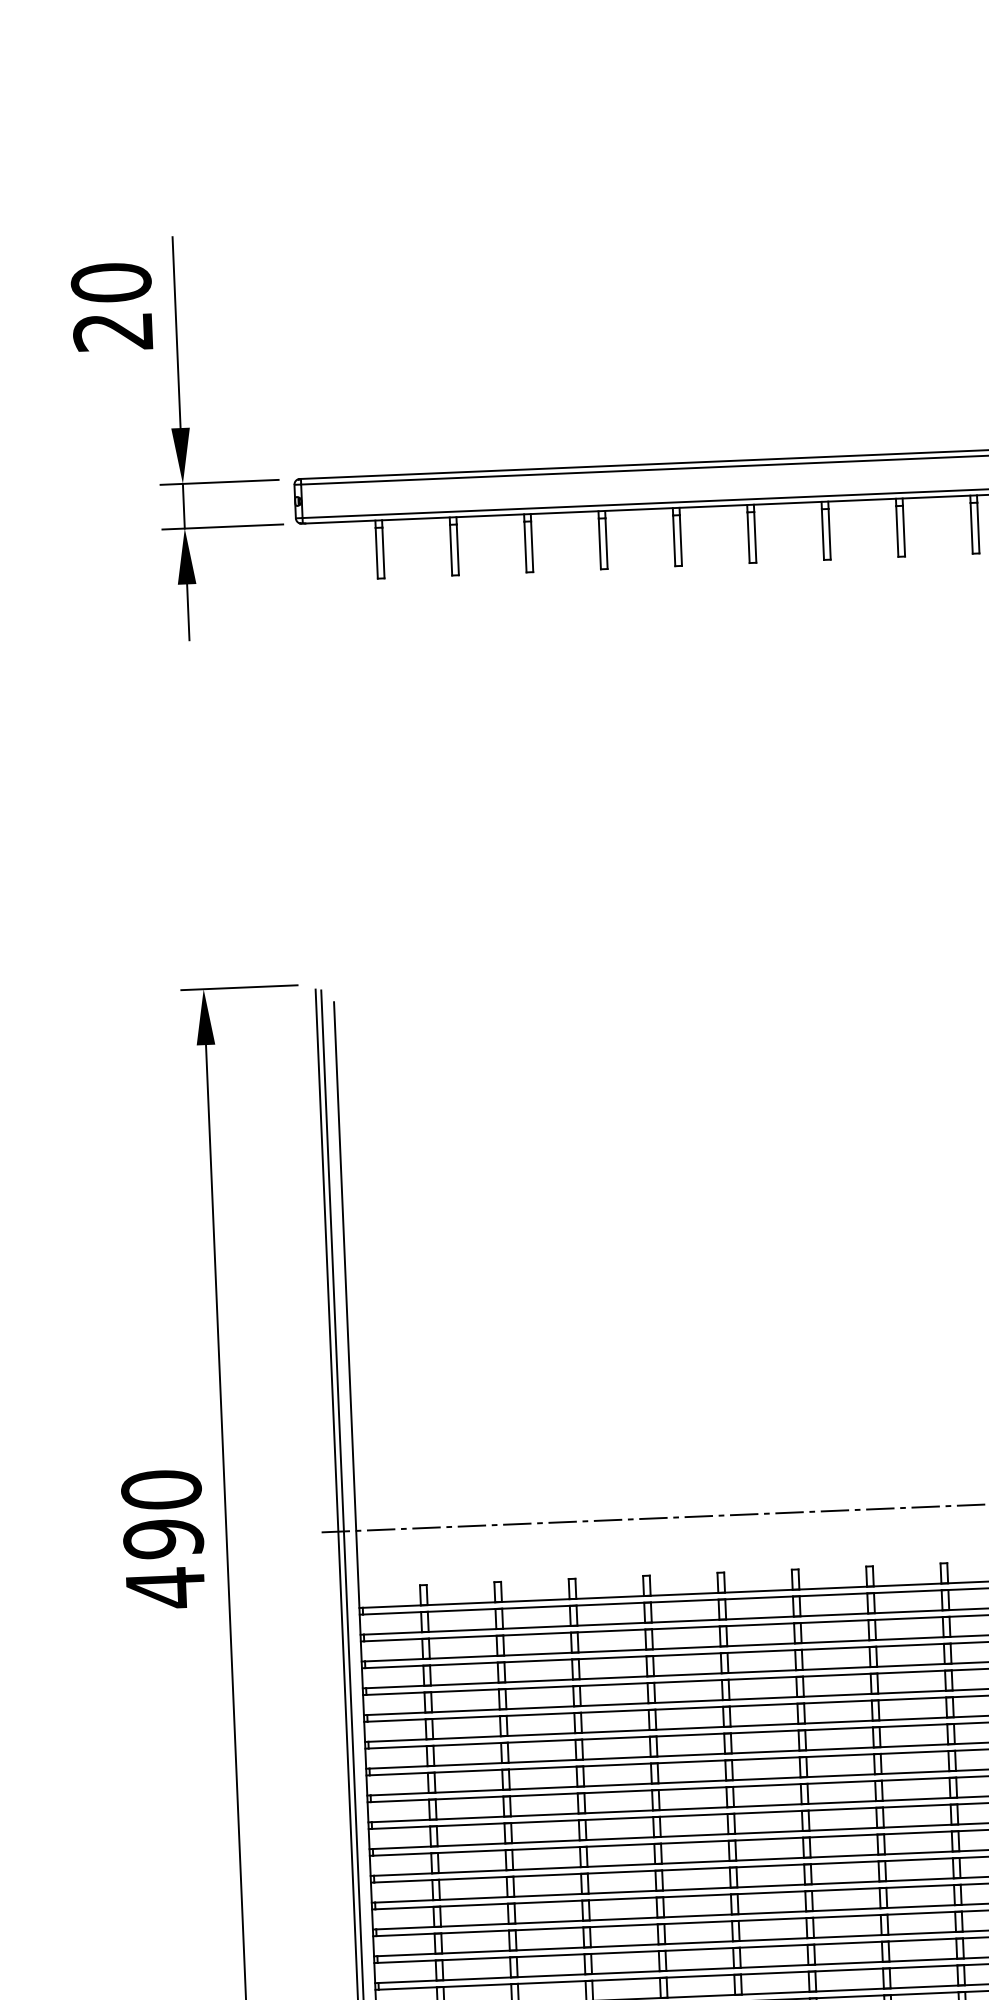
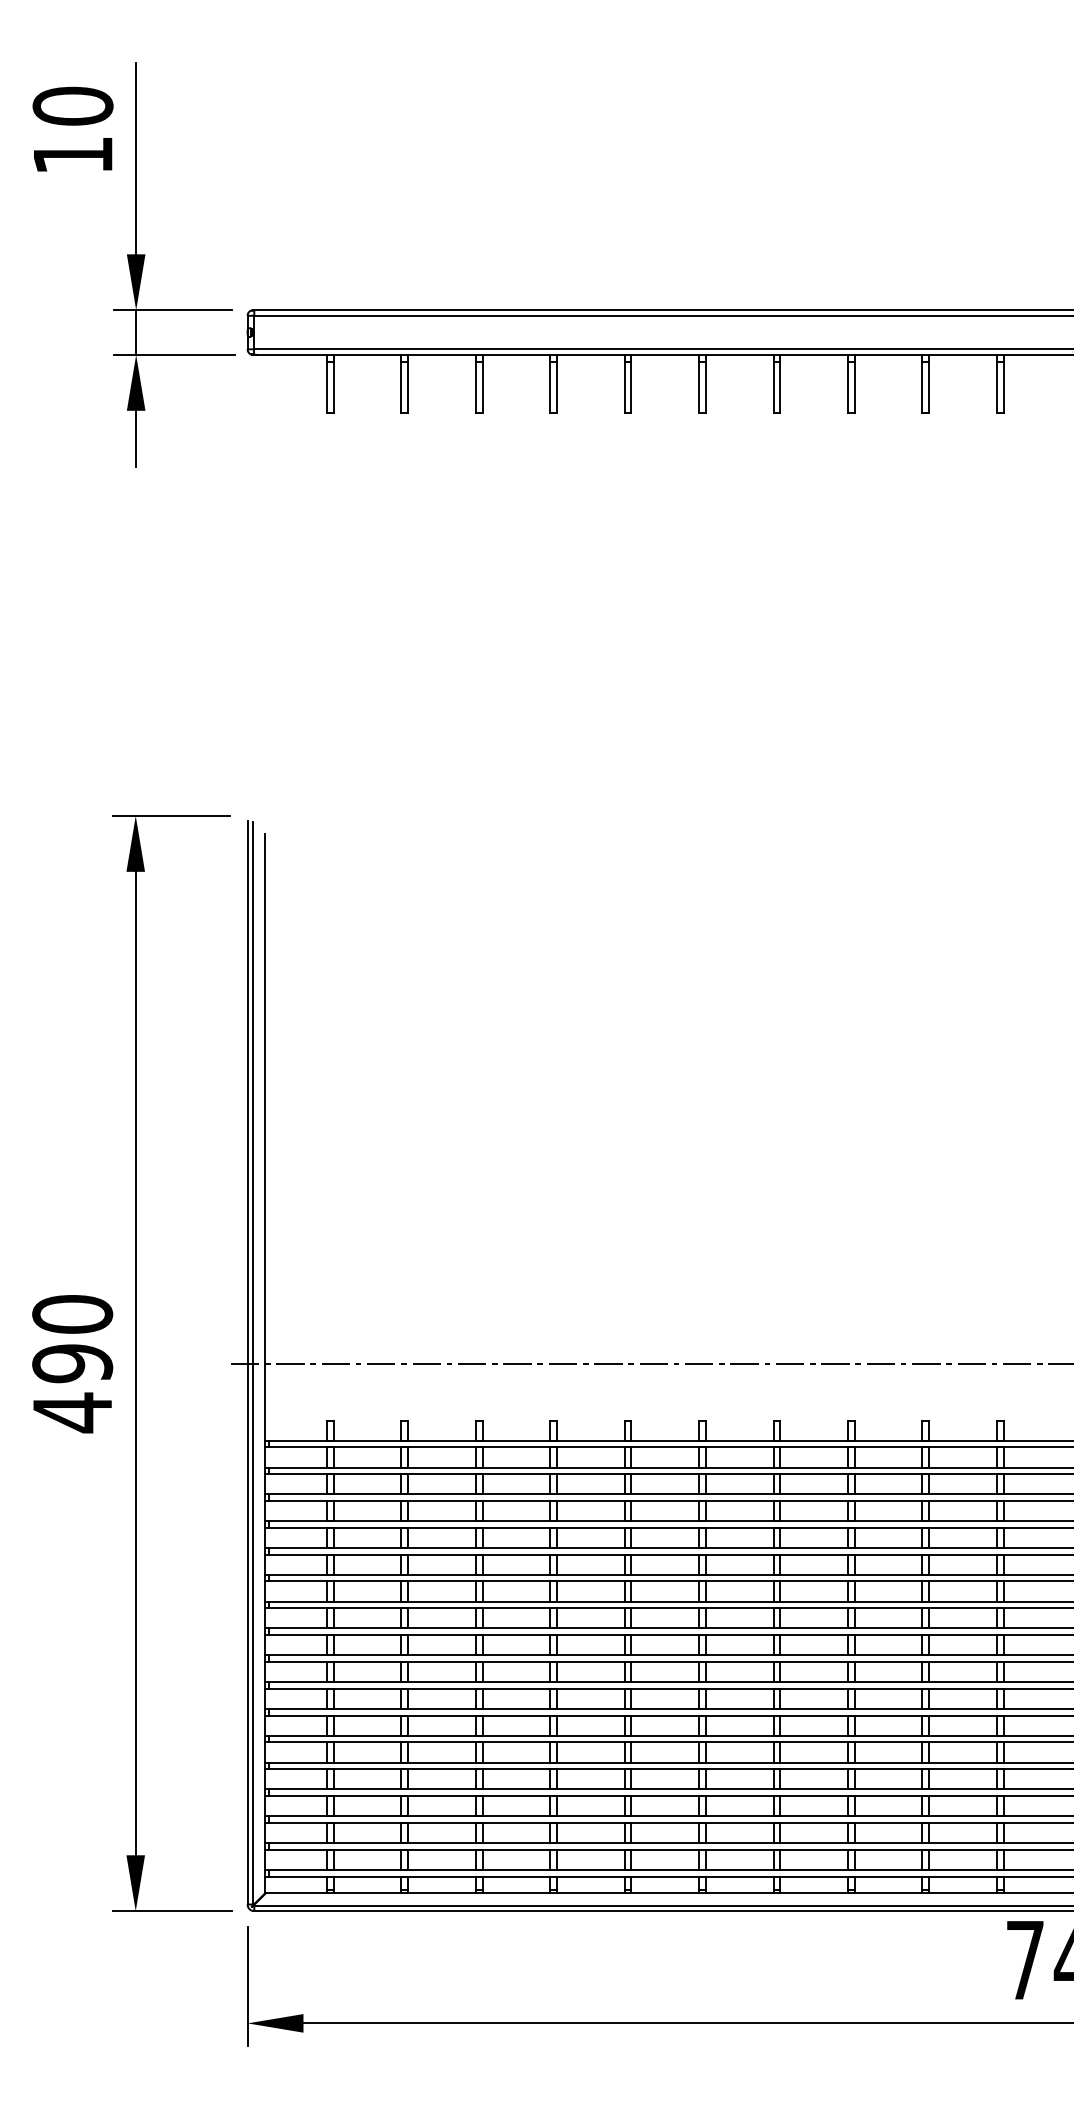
text: (112, 332) -> (72, 156), 20 -> 10

